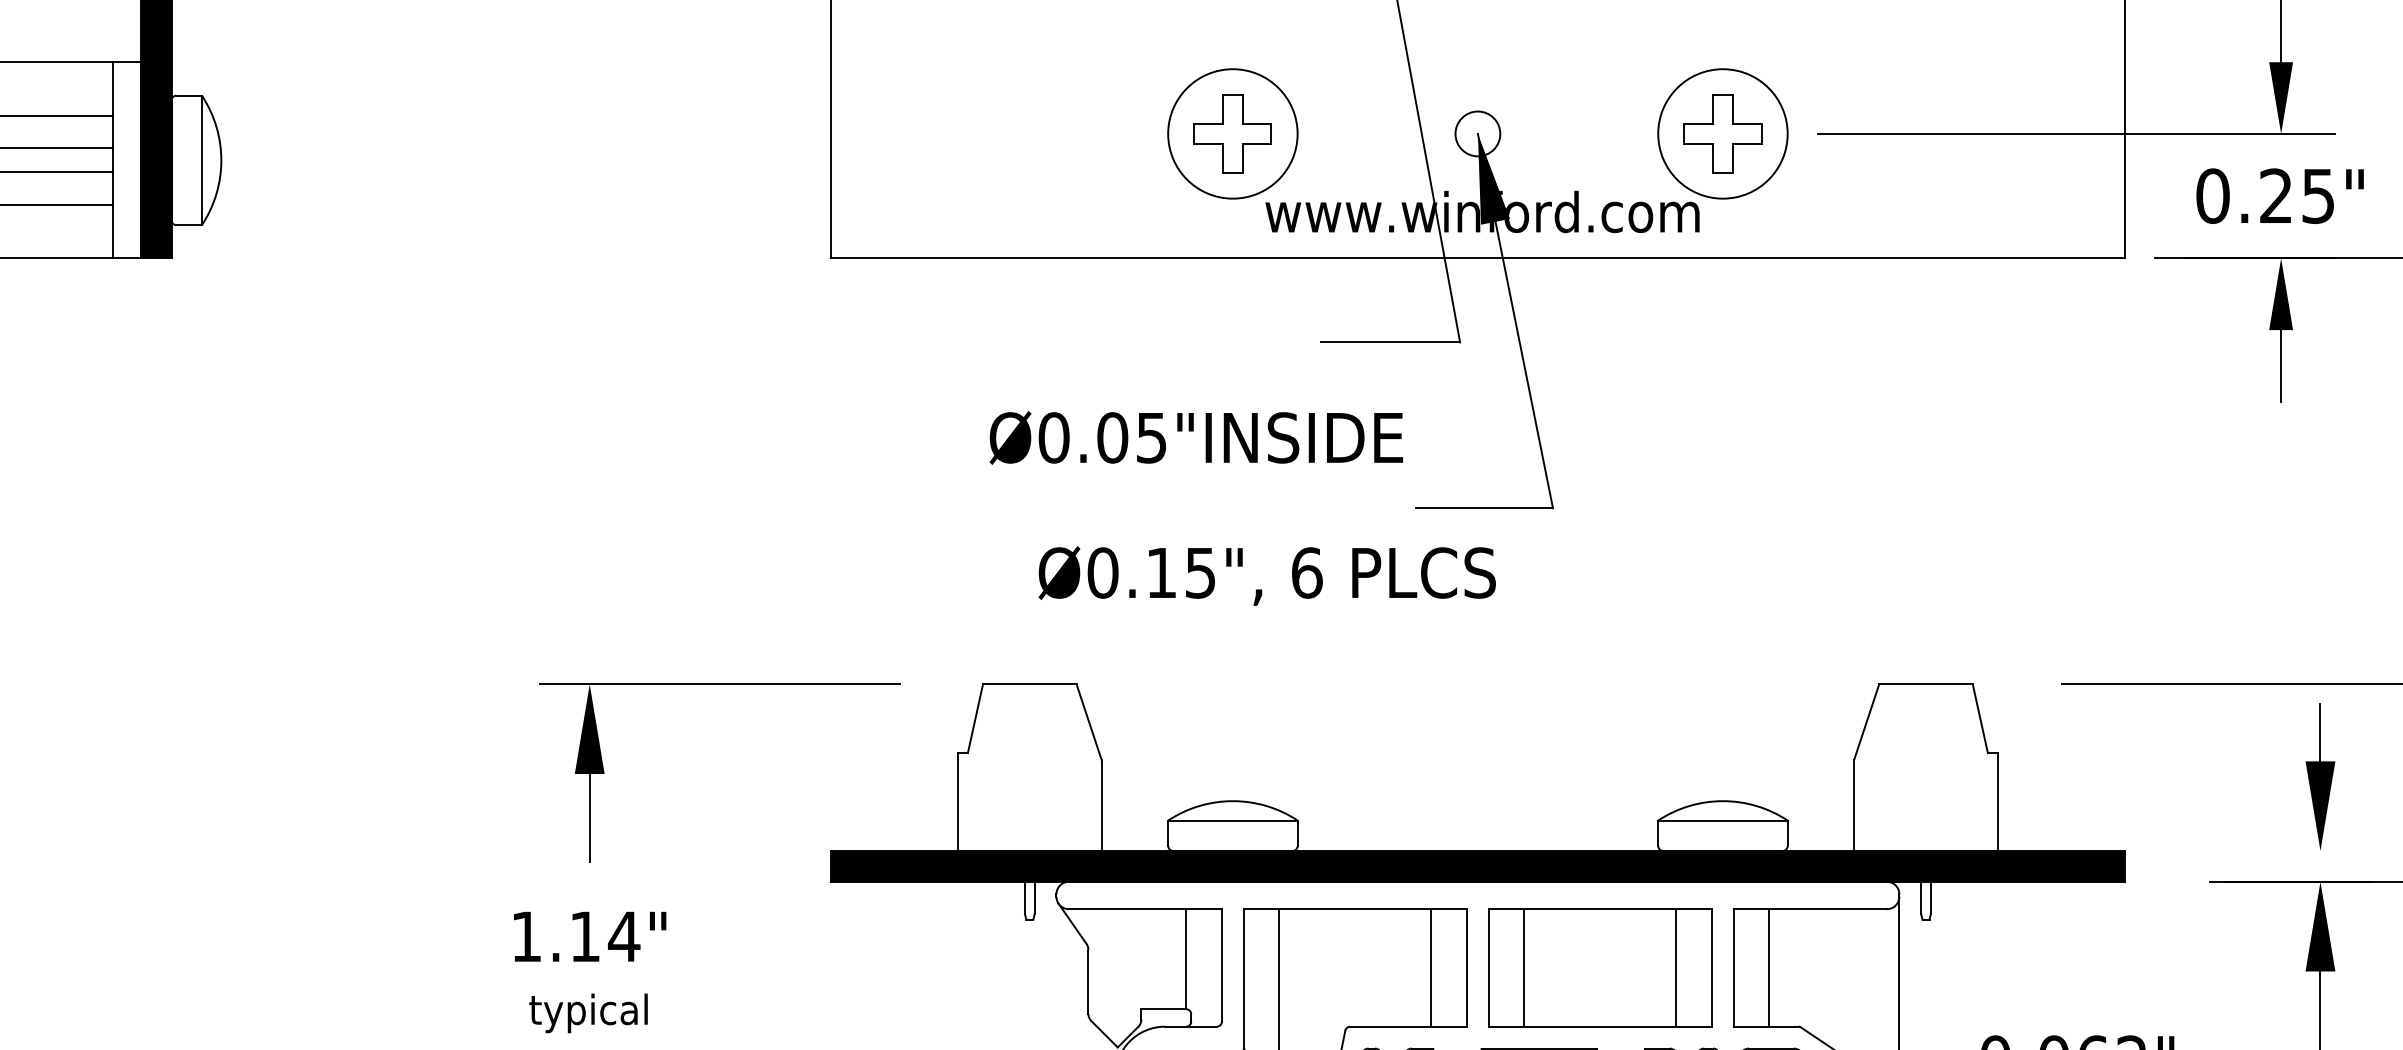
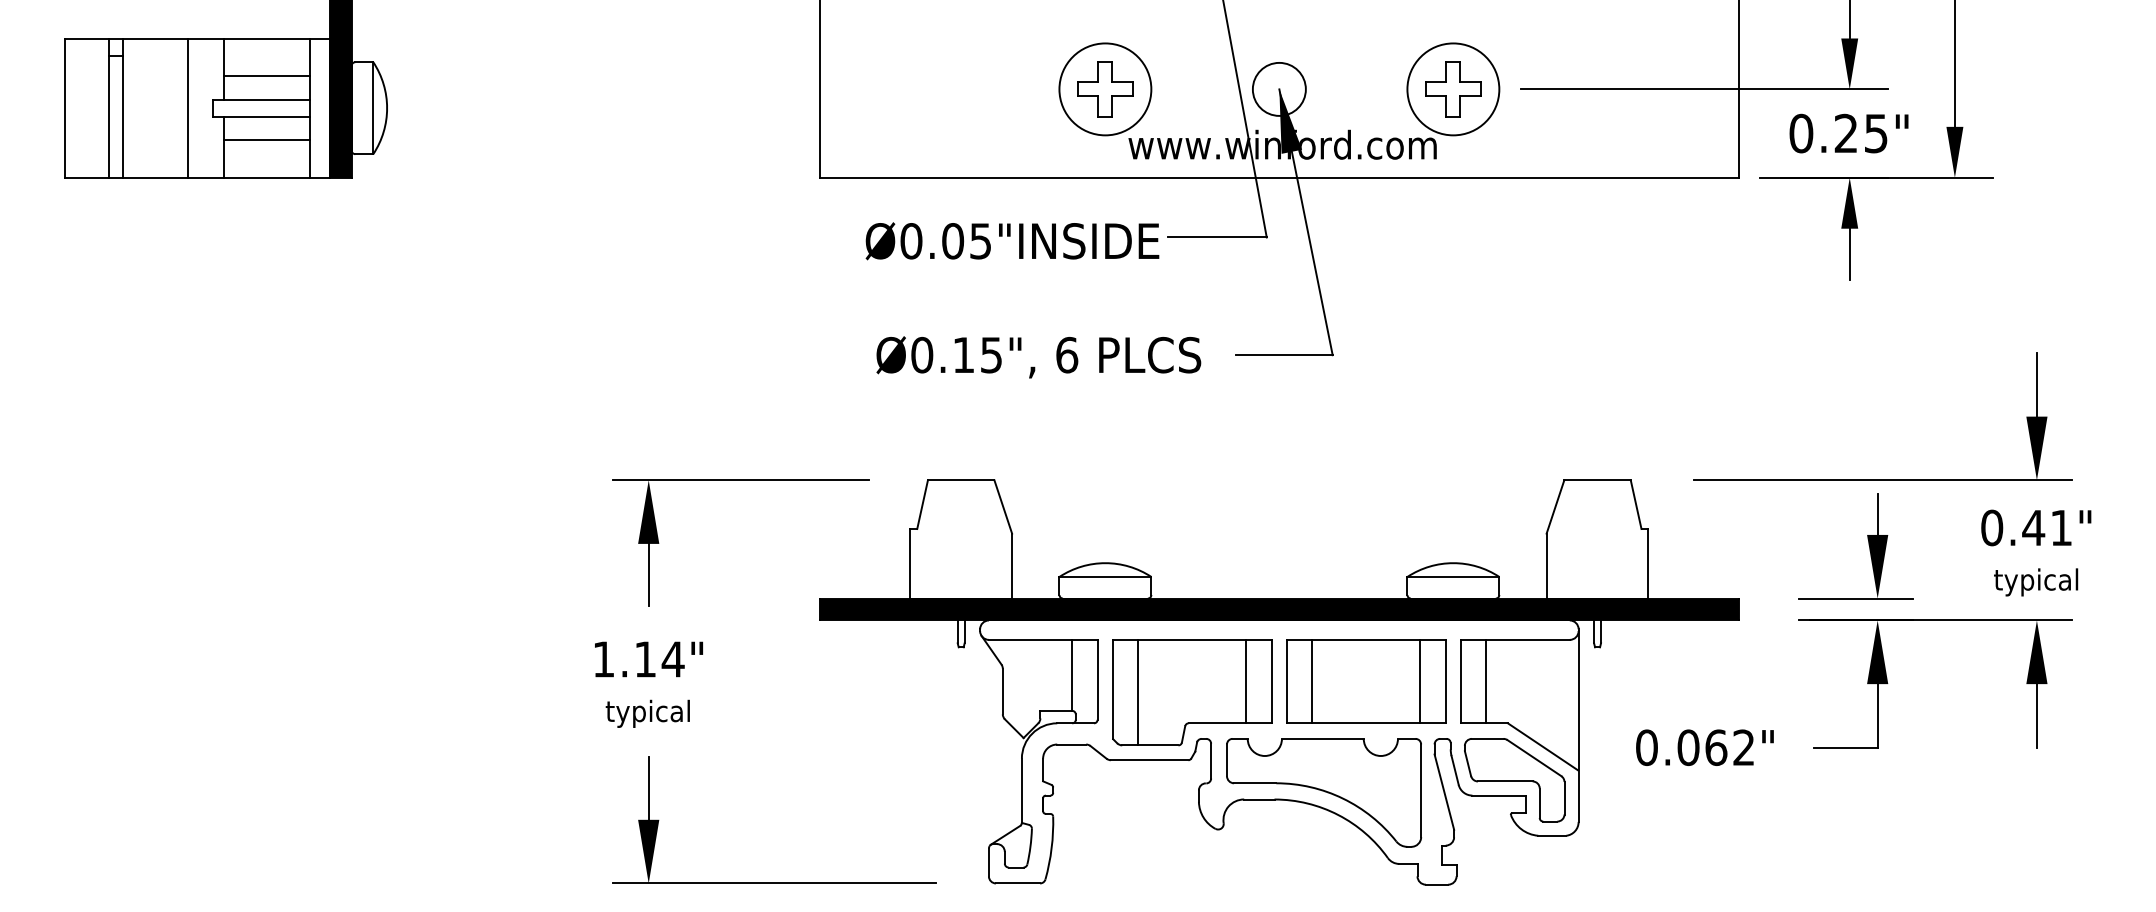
circle: (1476, 132) -> (1278, 88), size x1.67
text: (1196, 438) -> (1012, 241), moved
text: (1266, 576) -> (1038, 357), moved
line: (2290, 850) -> (1856, 598), added

